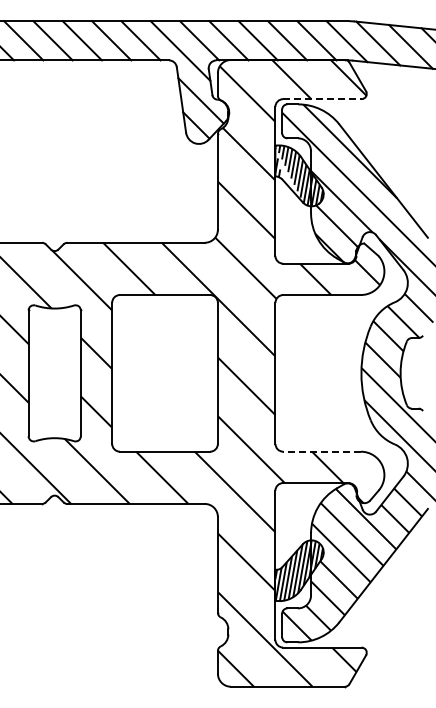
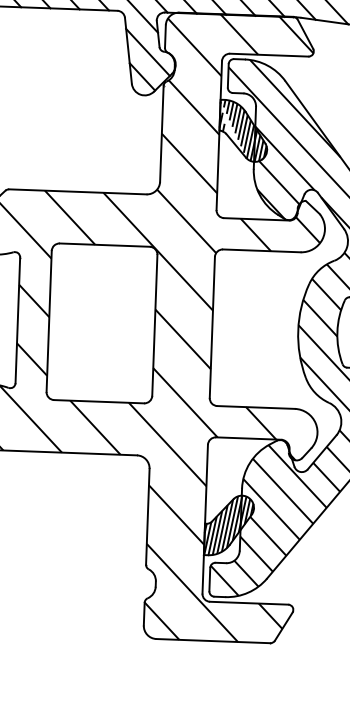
line: (322, 99) -> (269, 55), dashed -> solid
line: (322, 451) -> (256, 407), dashed -> solid

